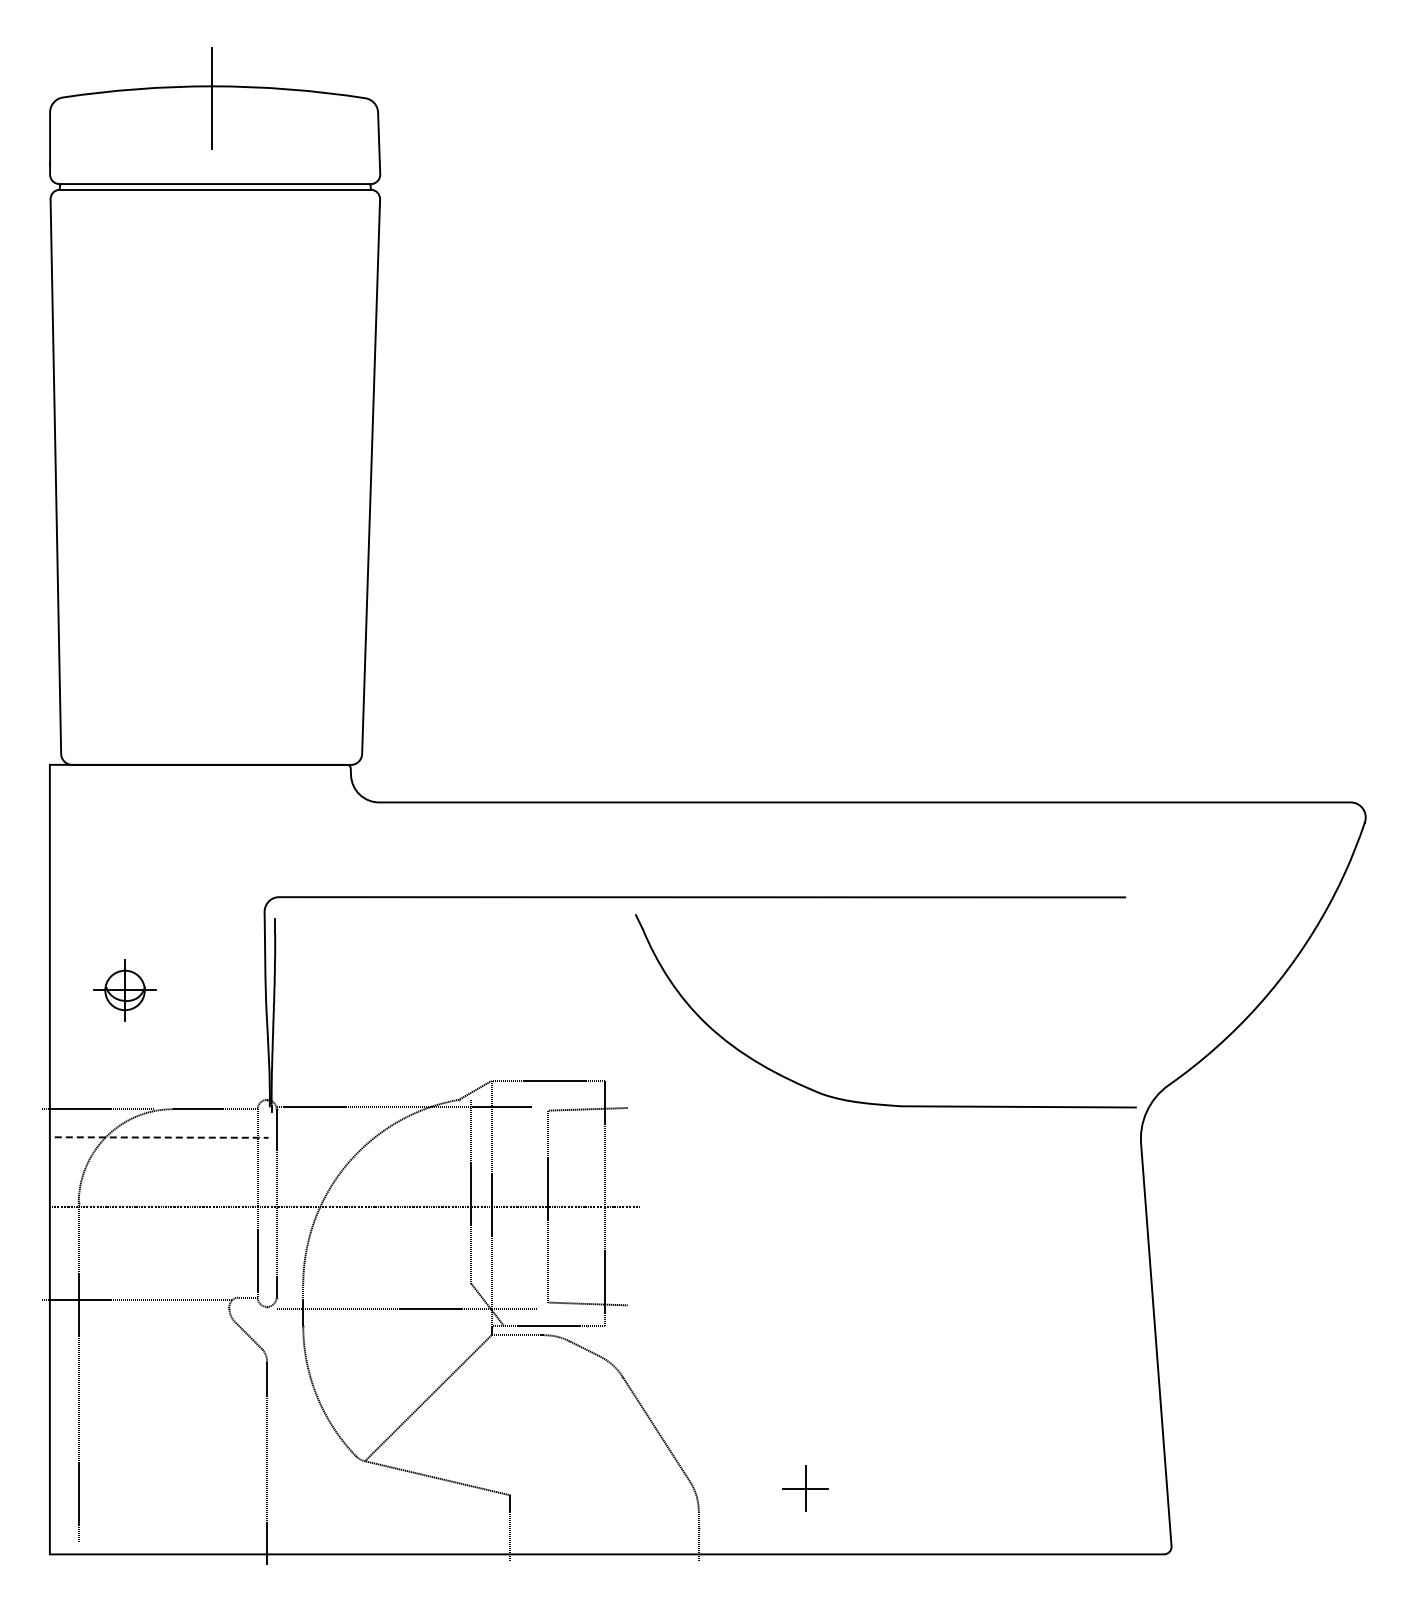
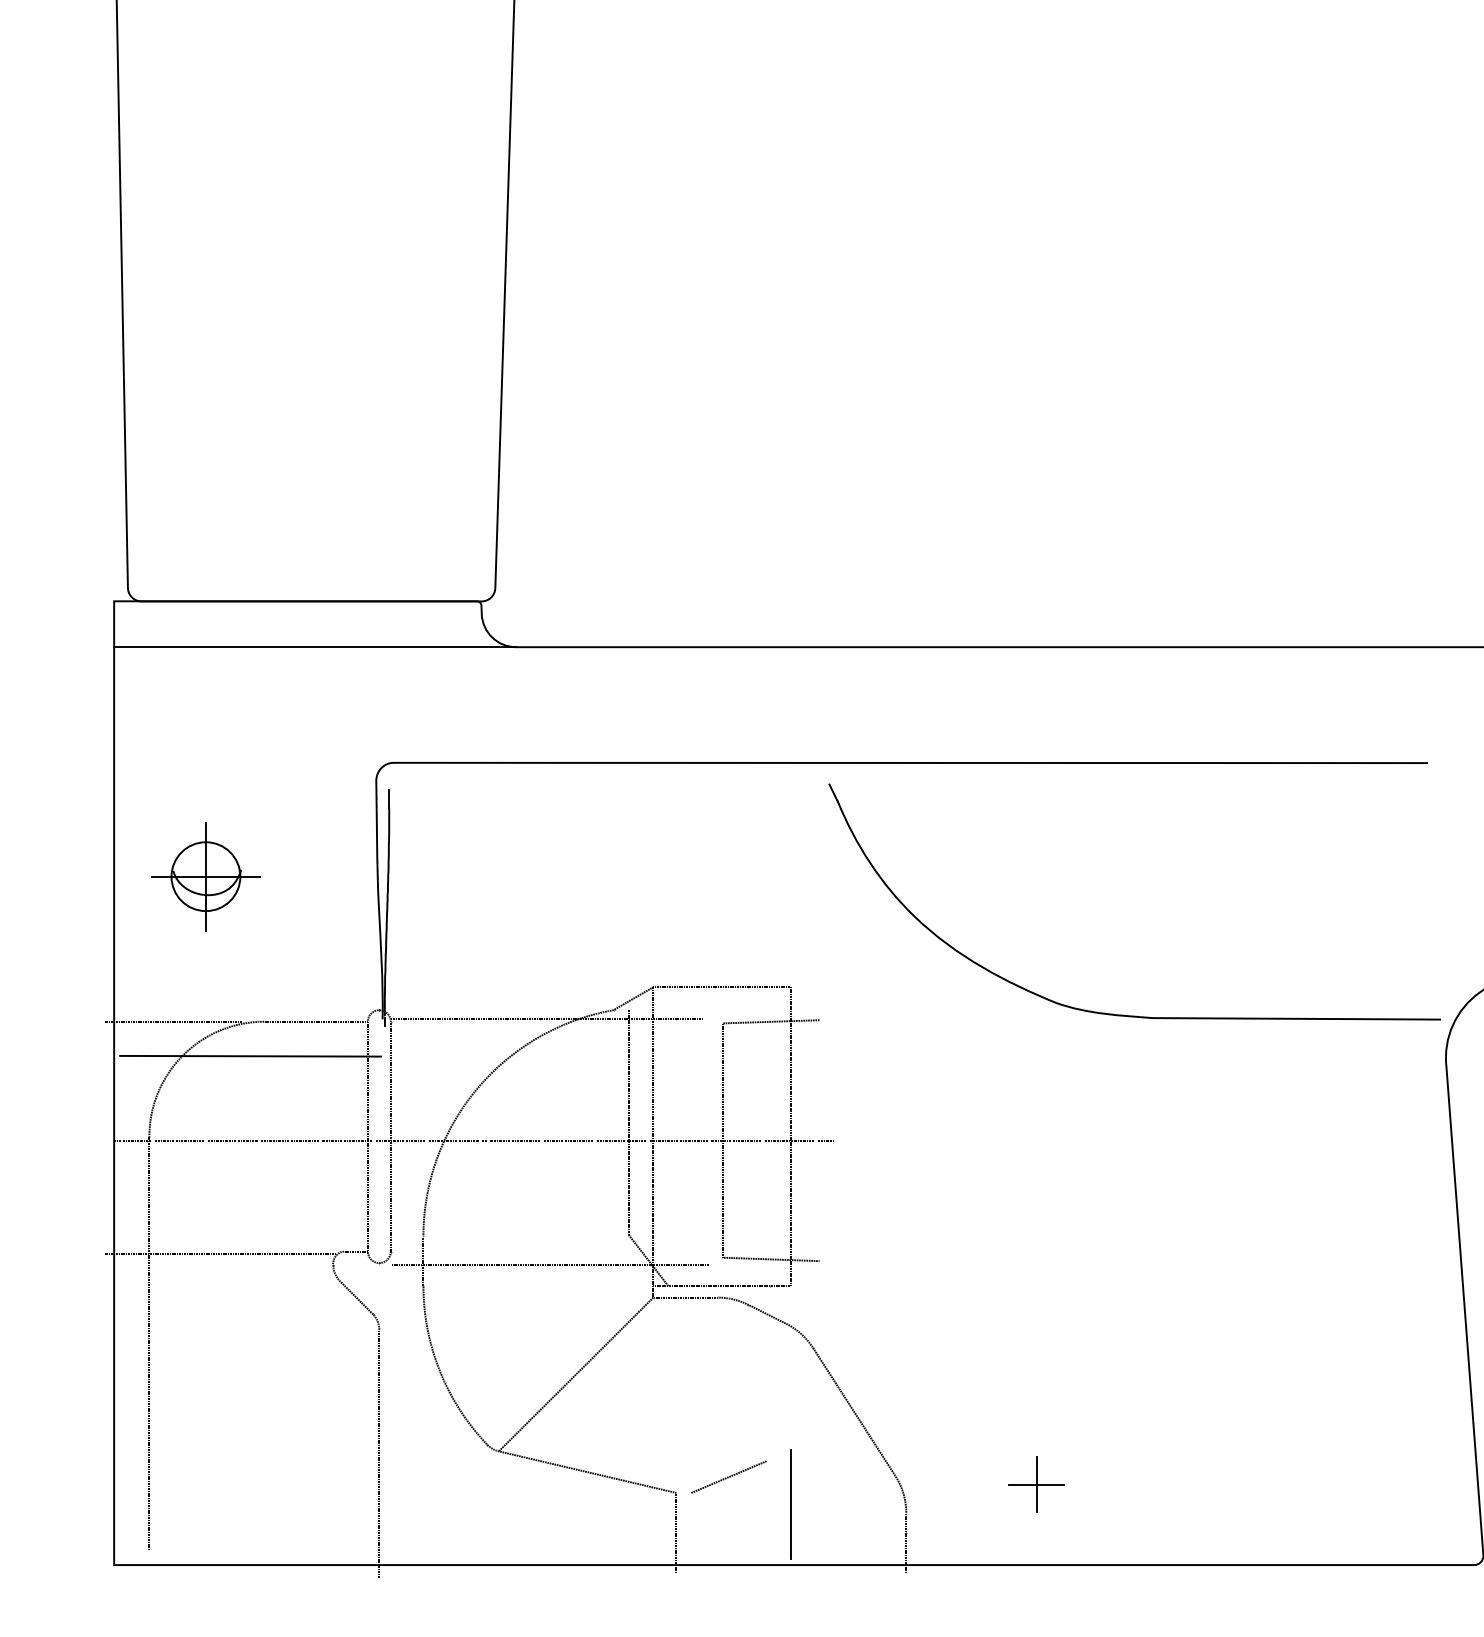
line: (214, 802) -> (315, 647), added
part: (124, 990) -> (205, 876), size x1.43
line: (161, 1137) -> (250, 1056), dashed -> solid
line: (553, 1482) -> (728, 1477), added
line: (604, 1504) -> (791, 1504), added

